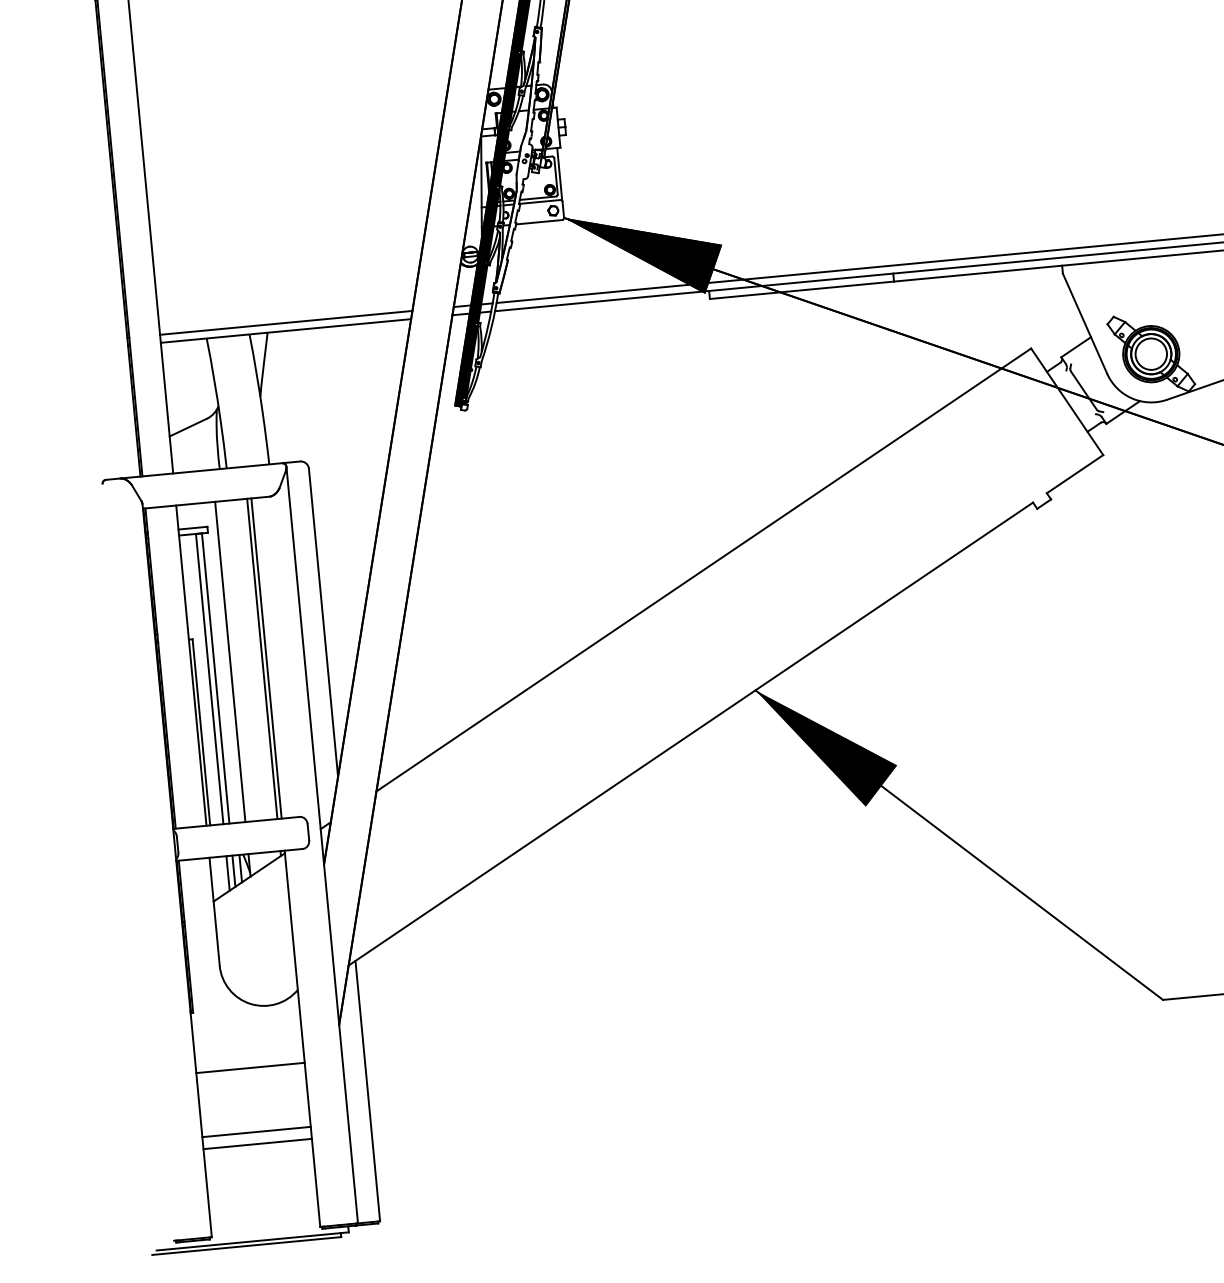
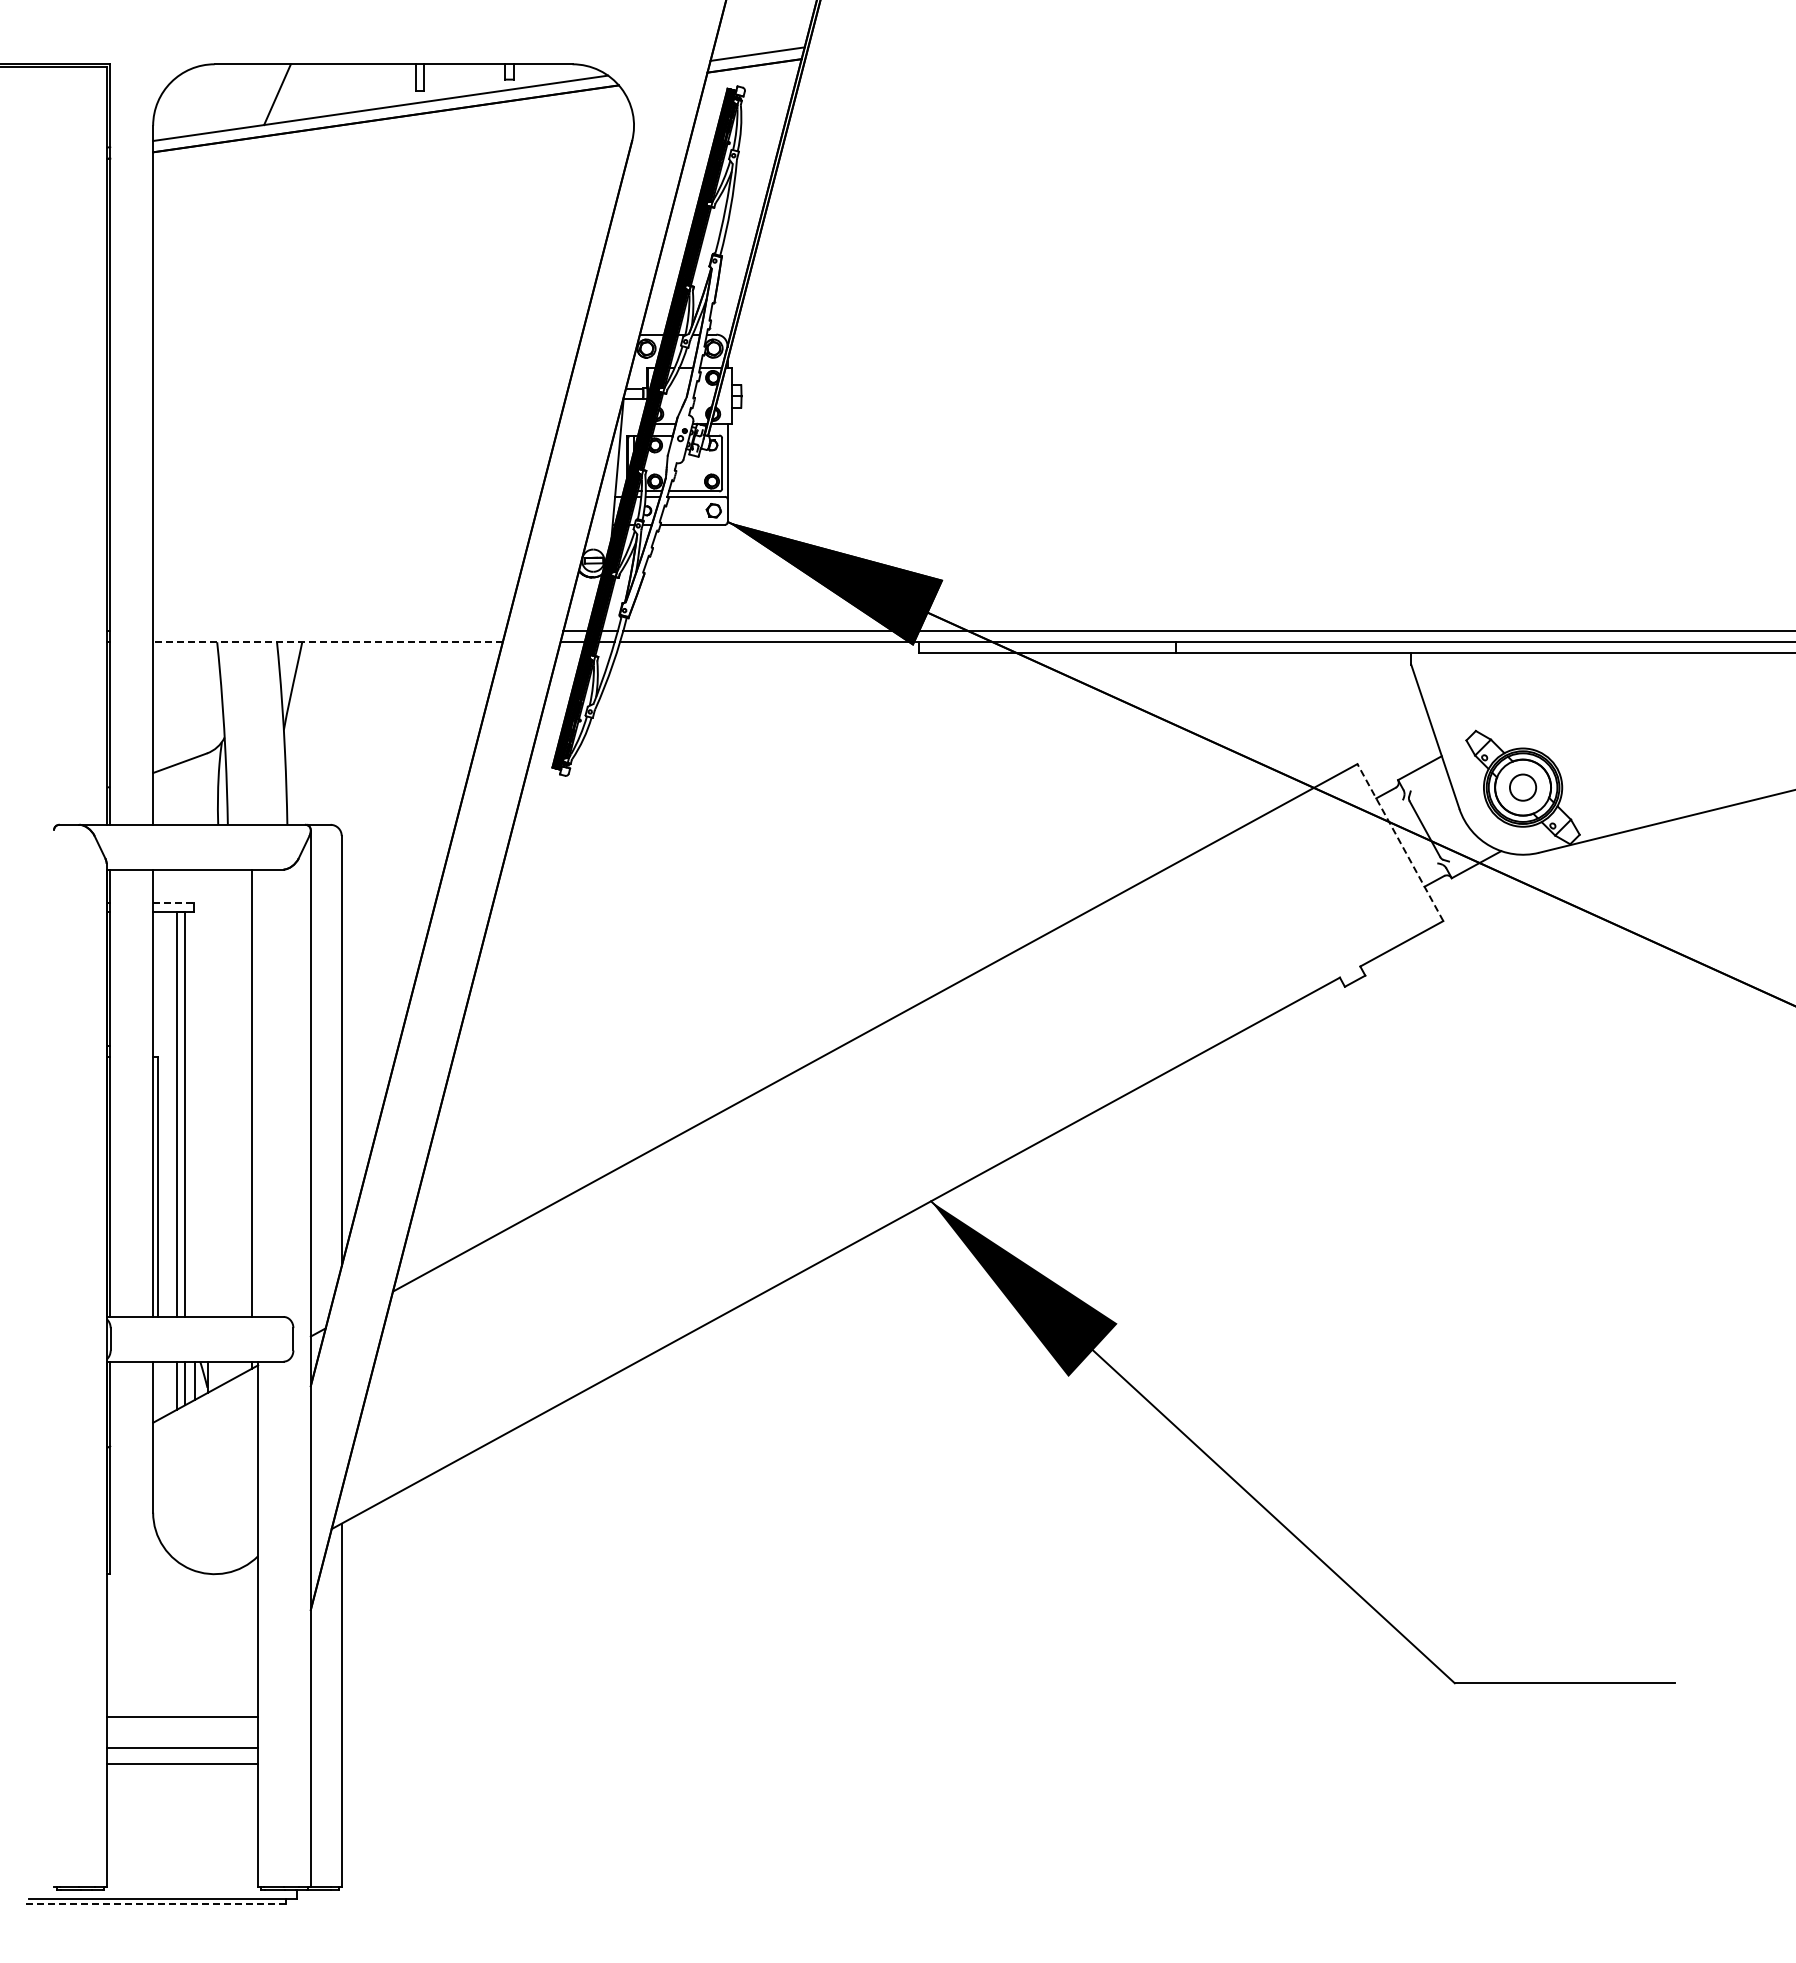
line: (286, 323) -> (329, 631), removed
line: (285, 331) -> (327, 642), solid -> dashed
circle: (1150, 354) -> (1522, 787), size x0.6
line: (1067, 401) -> (1400, 842), solid -> dashed
line: (193, 528) -> (173, 903), solid -> dashed
line: (266, 657) -> (258, 1092), removed
line: (230, 661) -> (207, 1092), removed
line: (250, 1068) -> (182, 1717), moved
line: (246, 1246) -> (153, 1904), solid -> dashed

